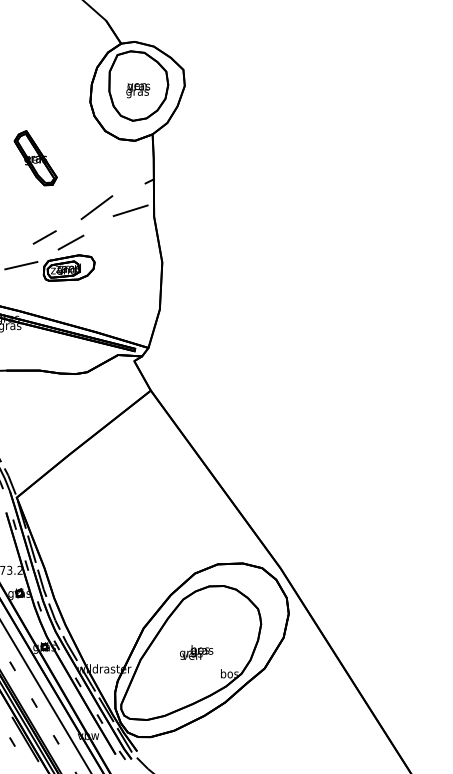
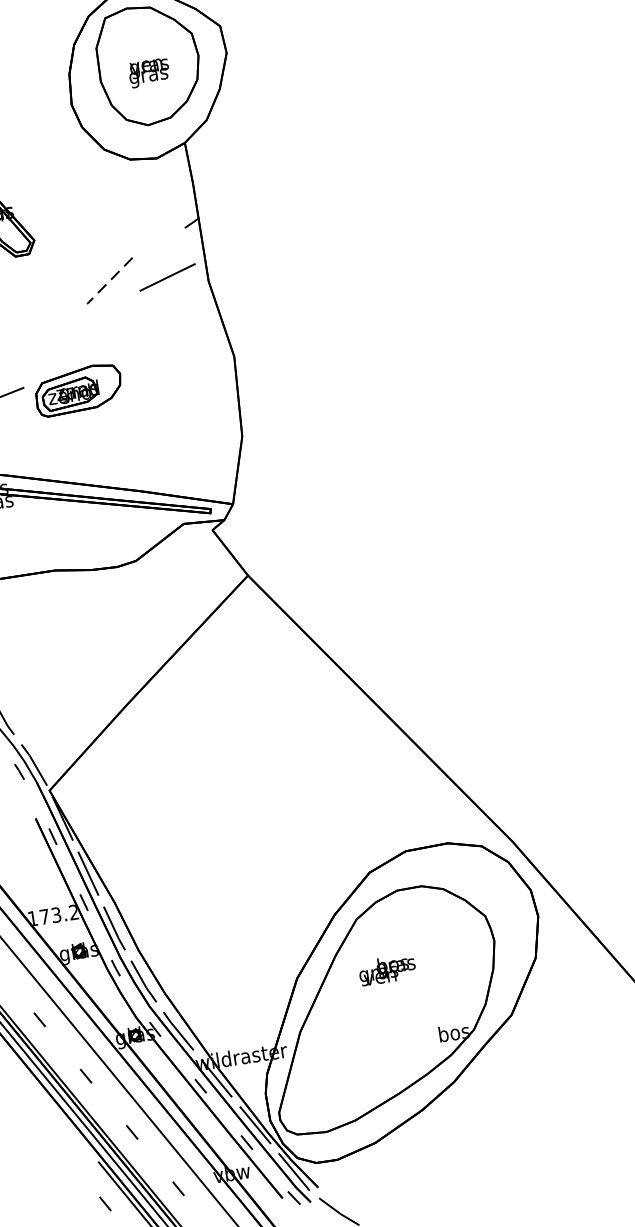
line: (96, 207) -> (109, 280), solid -> dashed
line: (44, 237) -> (29, 344), removed
line: (70, 242) -> (74, 346), removed
text: (196, 652) -> (387, 969), moved

